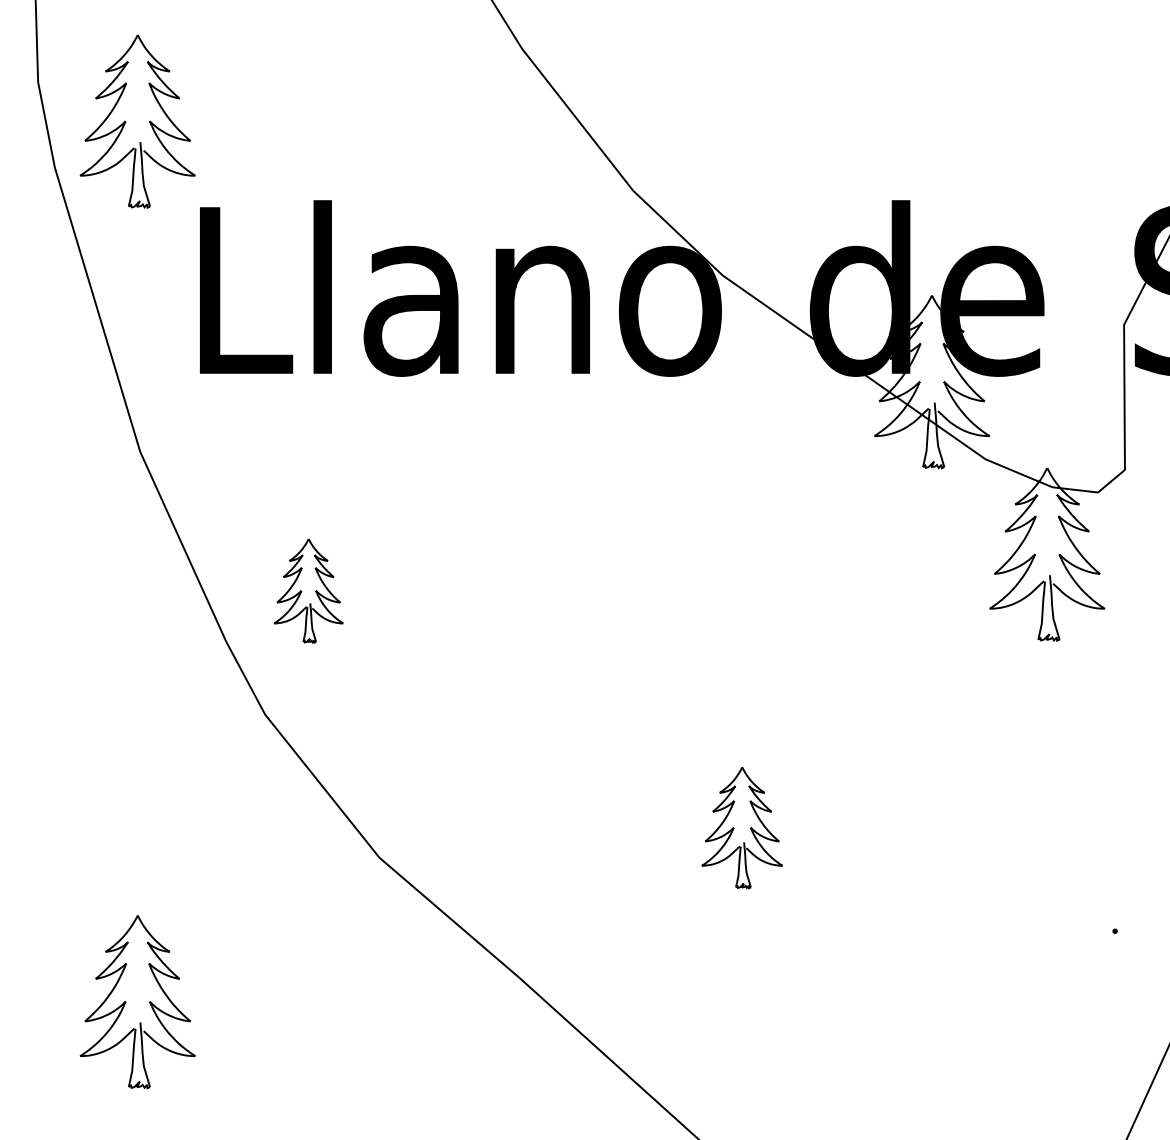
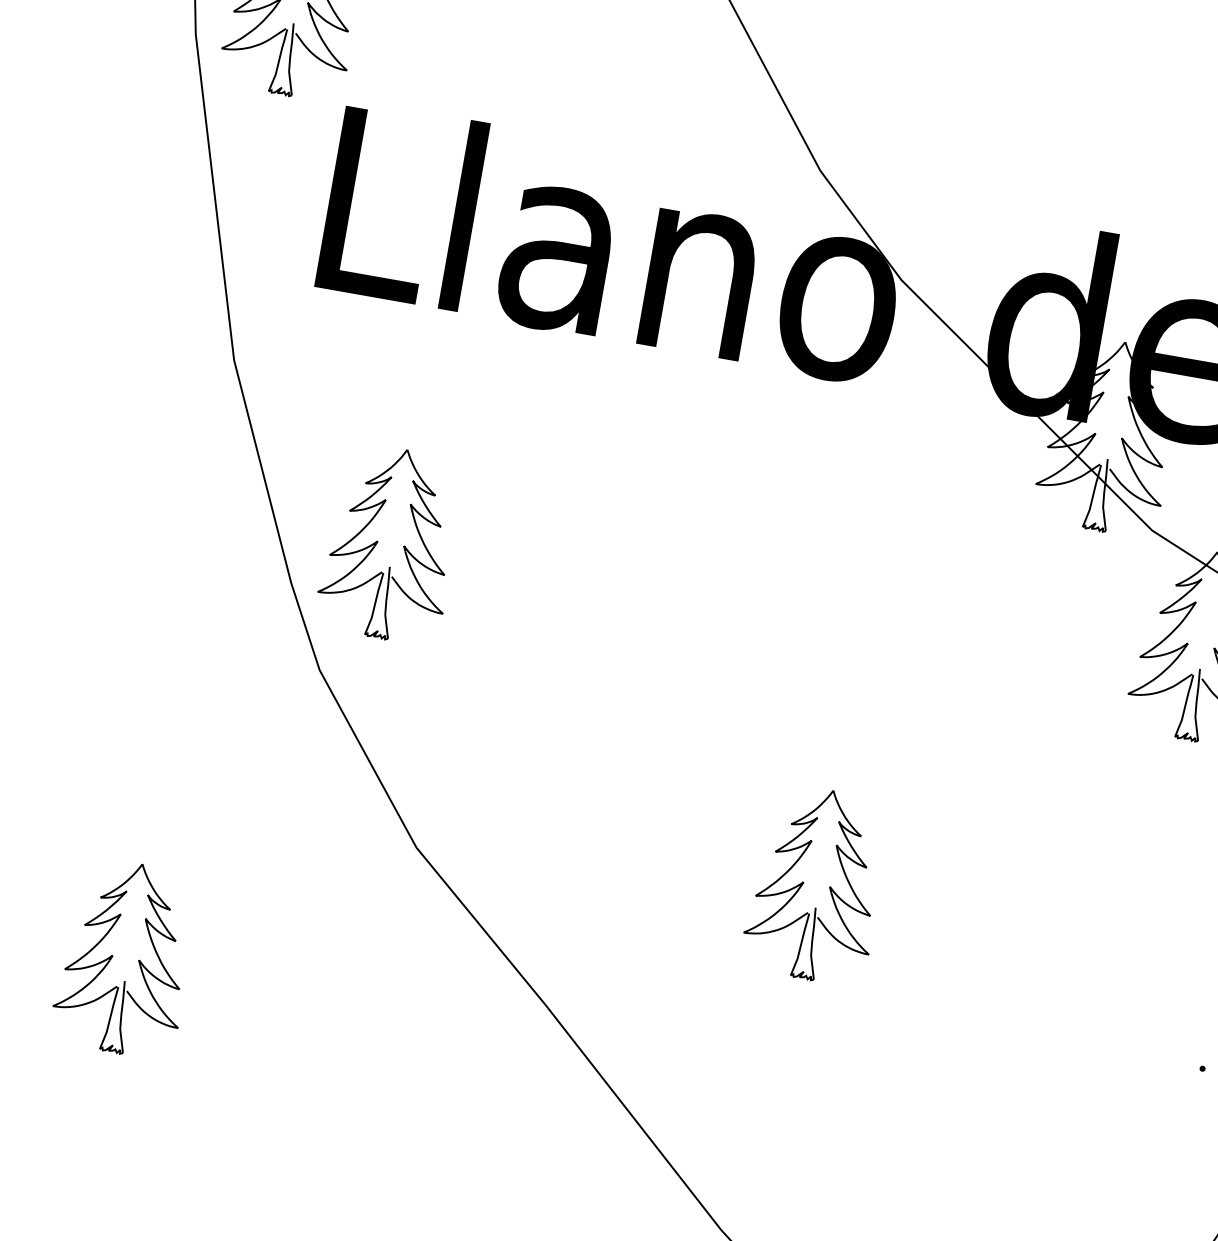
part: (308, 590) -> (390, 543), size x1.67
part: (742, 827) -> (817, 884), size x1.43

